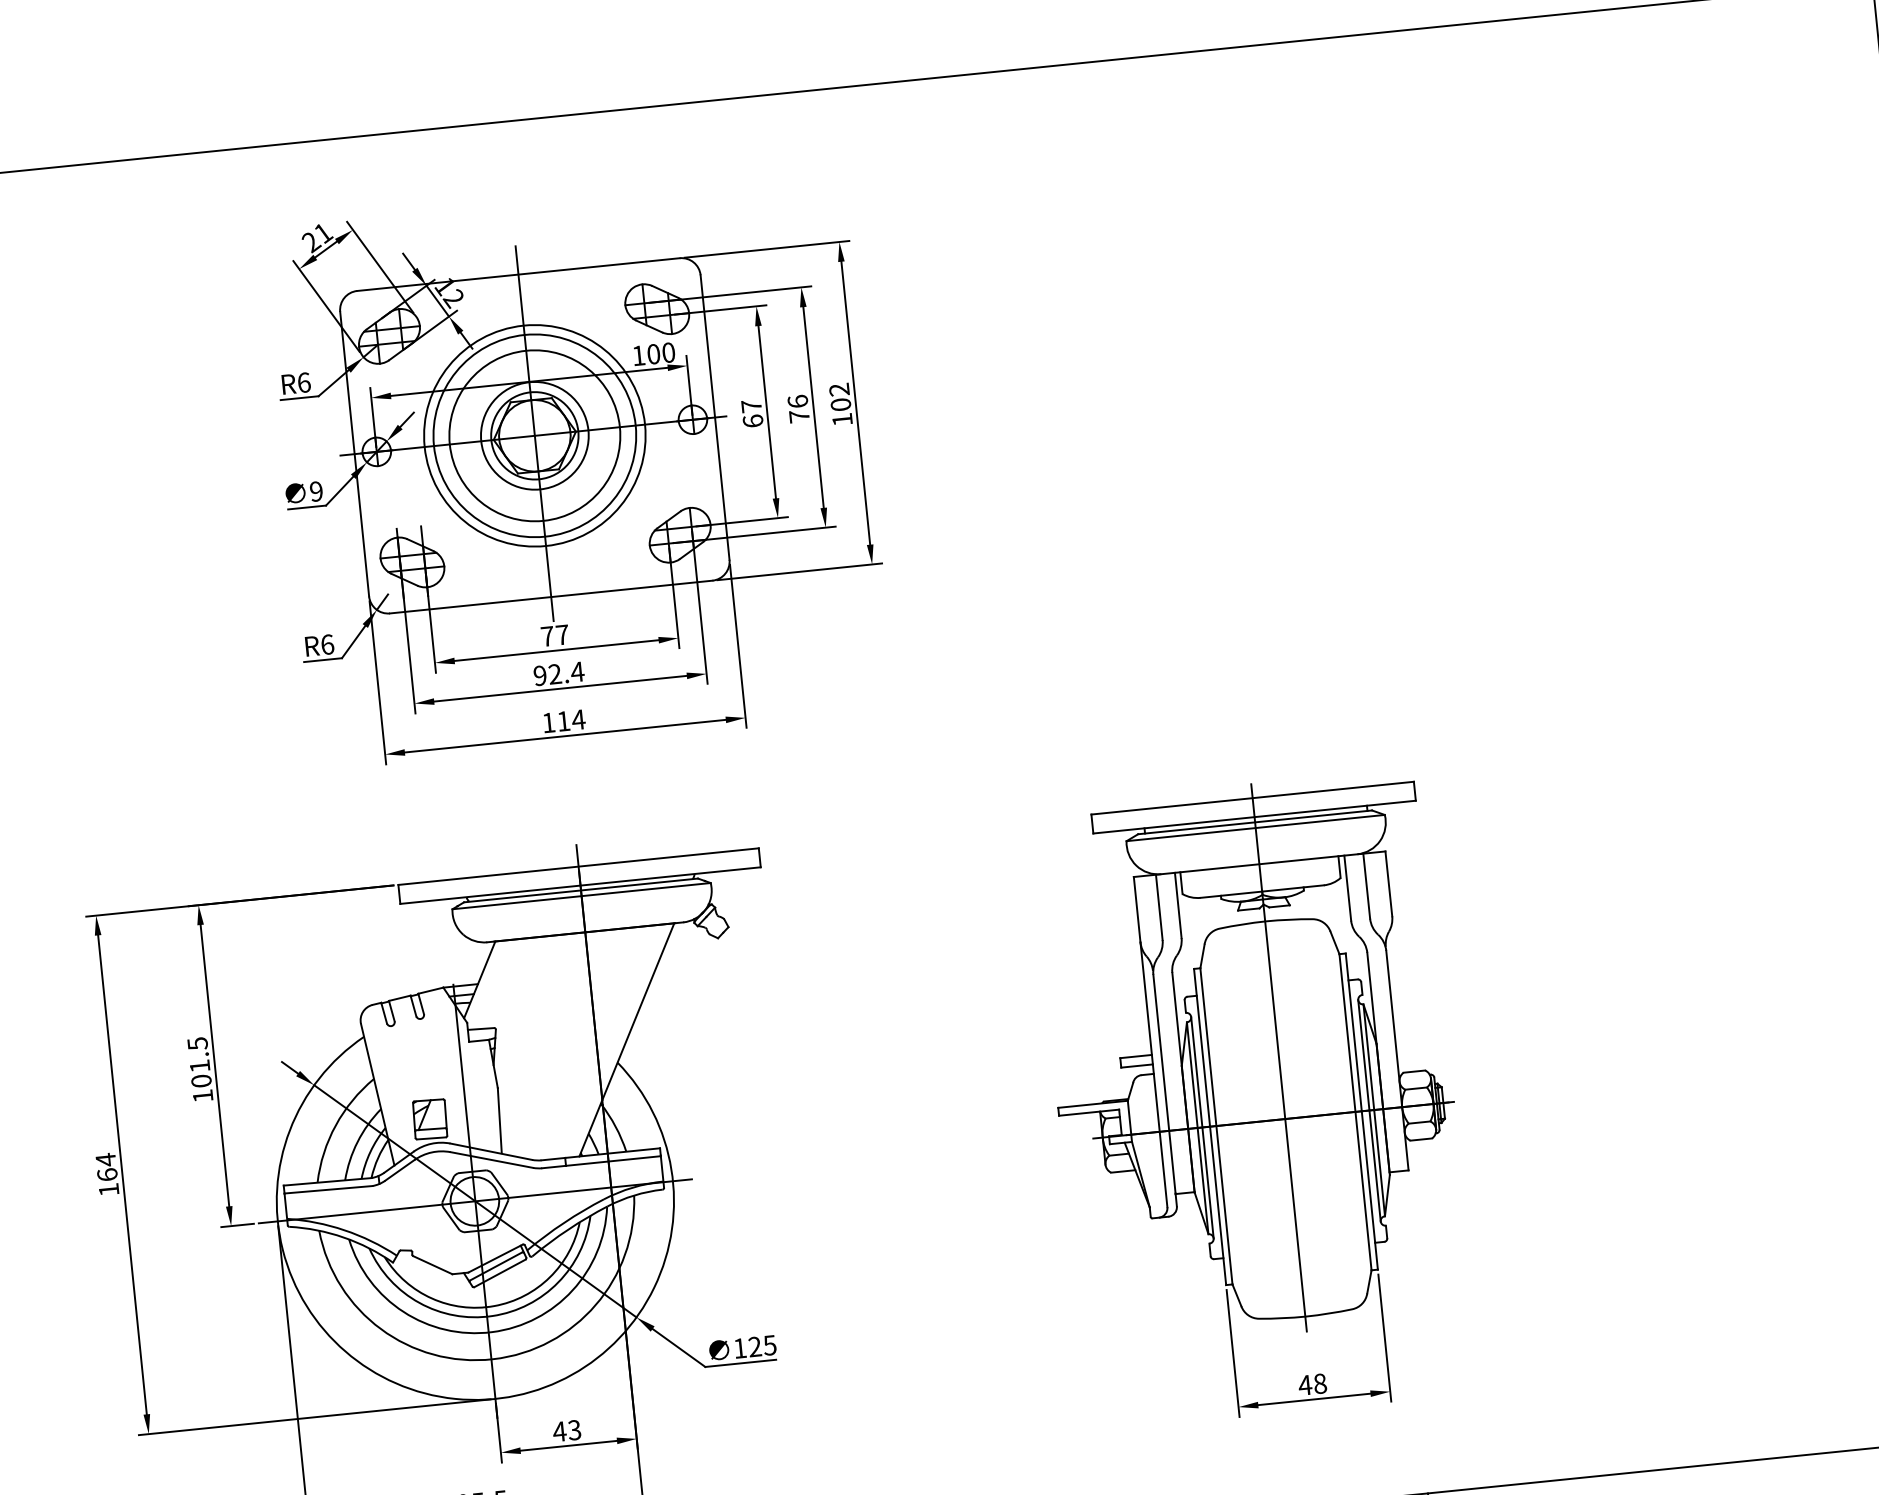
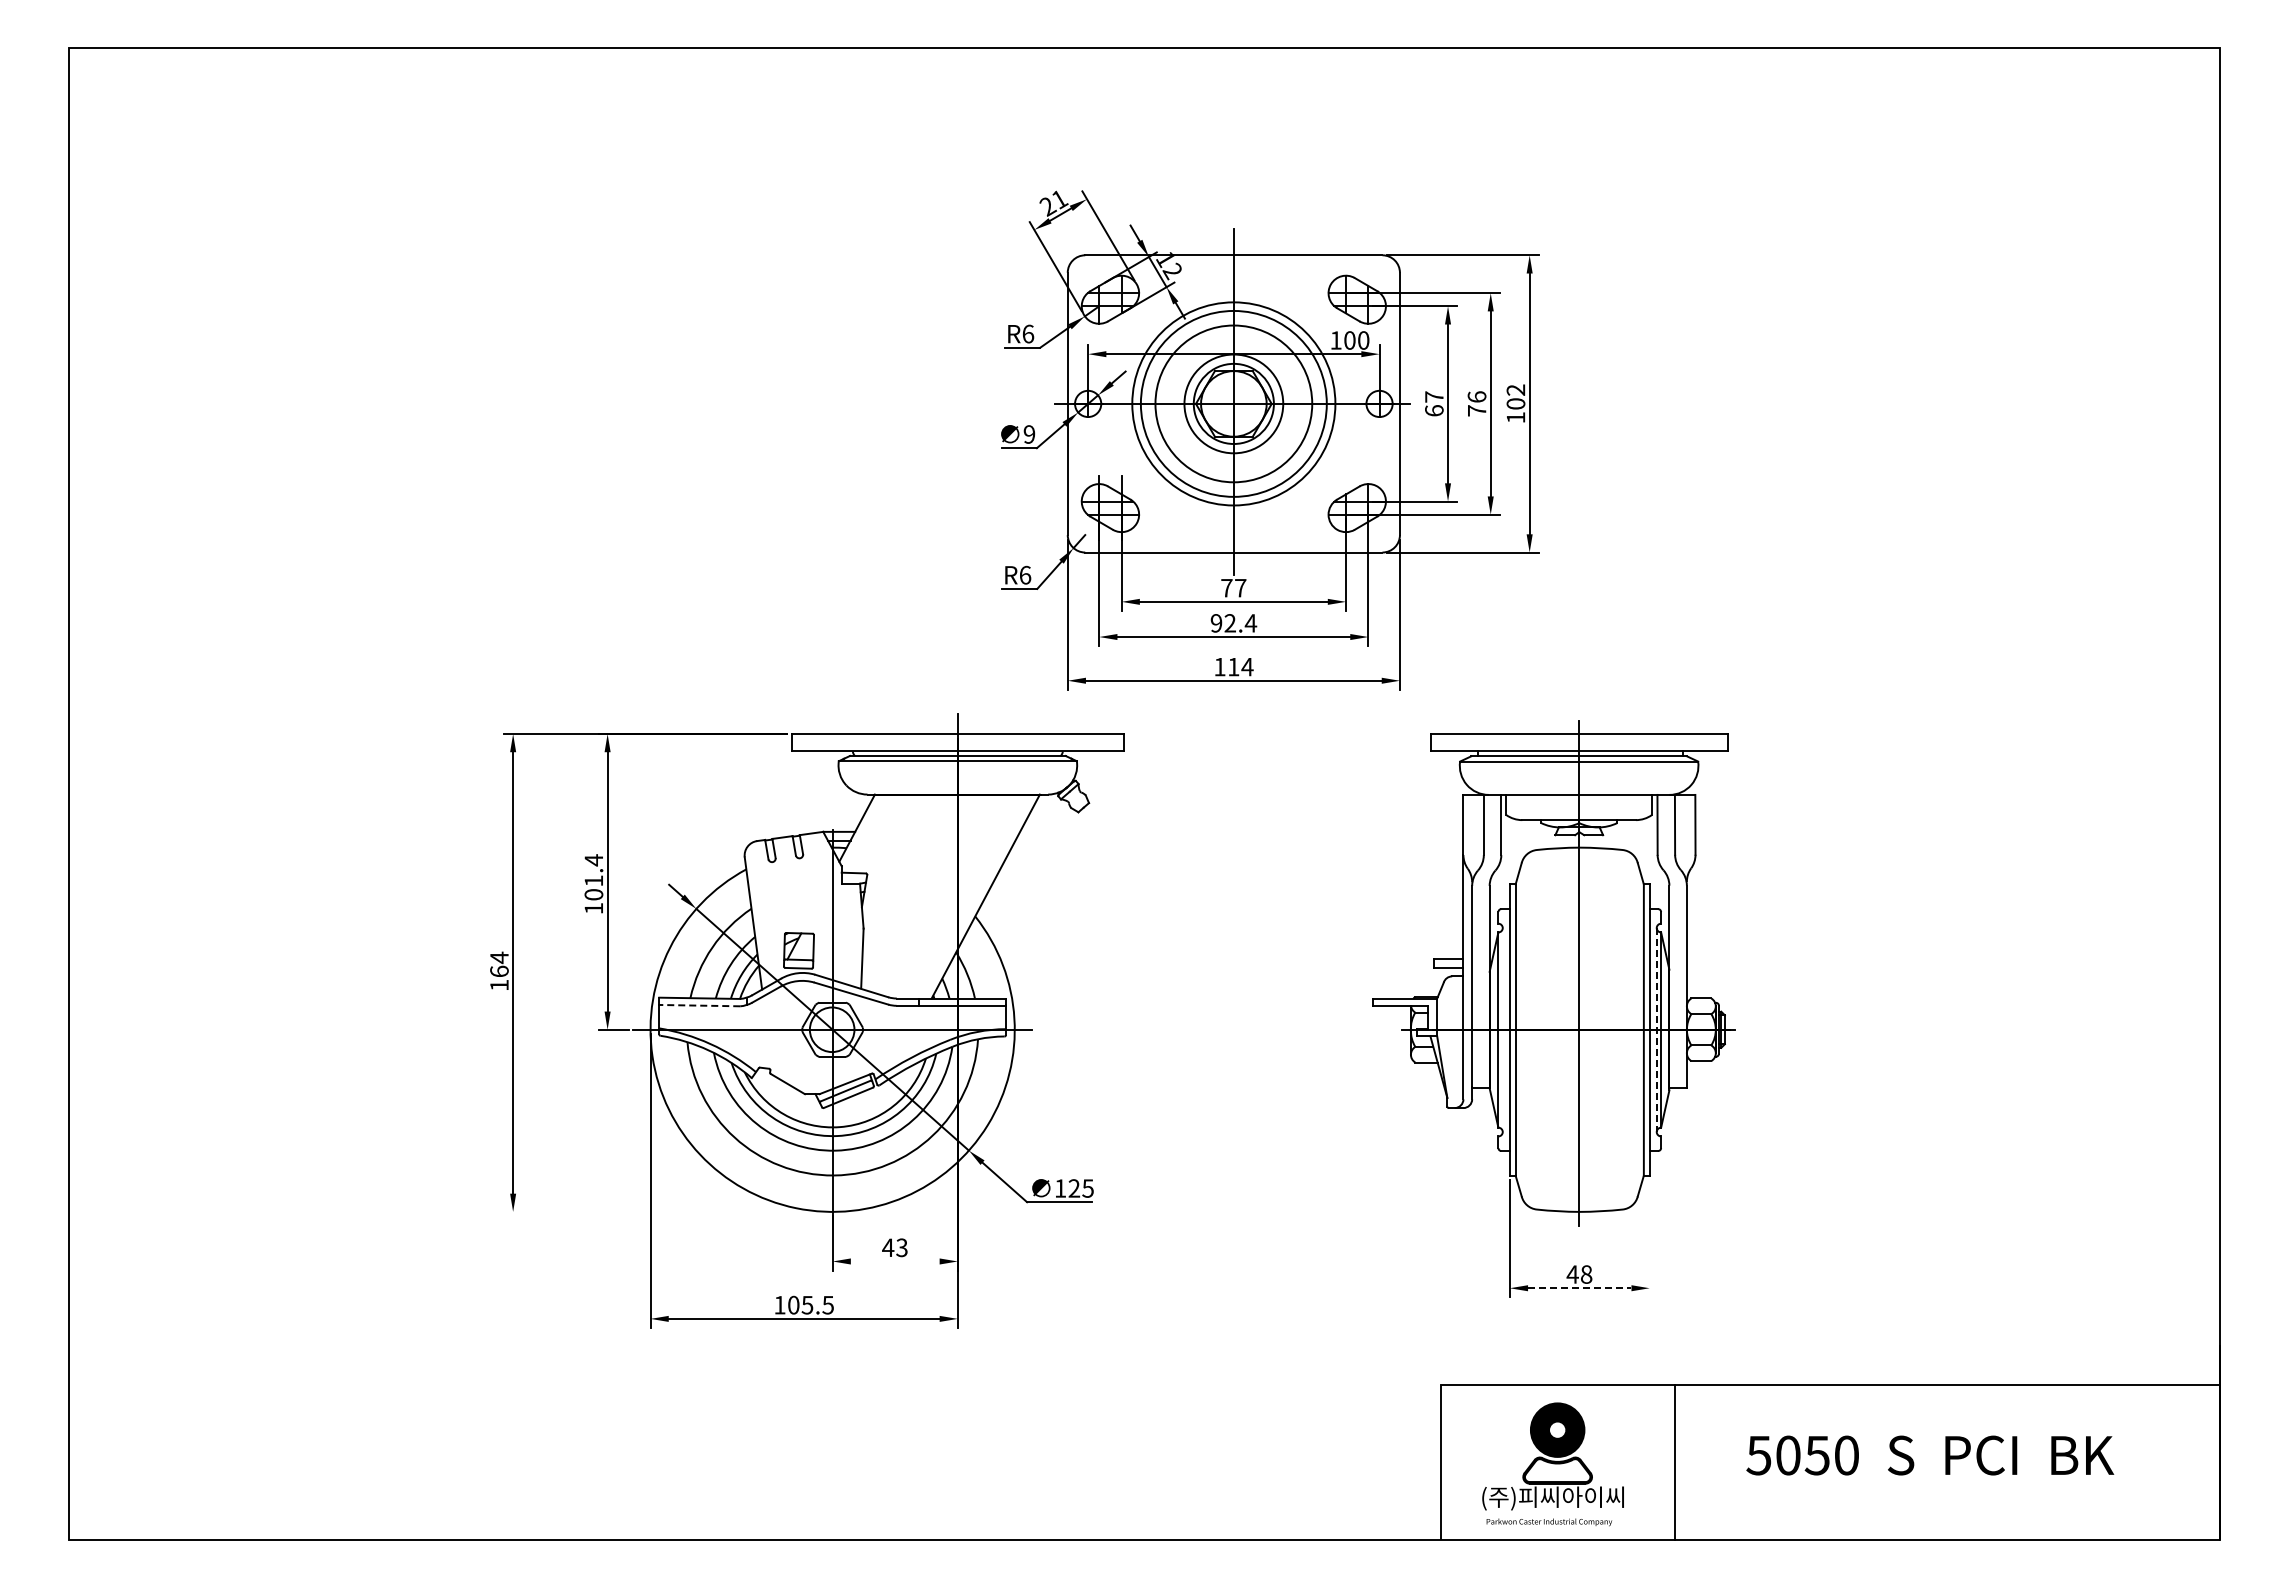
part: (578, 471) -> (1270, 440), moved
text: (197, 1044) -> (593, 860), 101.5 -> 101.4
line: (1369, 1111) -> (1656, 1030), solid -> dashed
line: (1202, 1128) -> (1502, 1030), removed
line: (328, 1189) -> (699, 1005), solid -> dashed
line: (1384, 1337) -> (1649, 1238), removed
line: (1314, 1399) -> (1579, 1288), solid -> dashed
line: (315, 1416) -> (666, 1211), removed
line: (568, 1445) -> (894, 1261), removed

